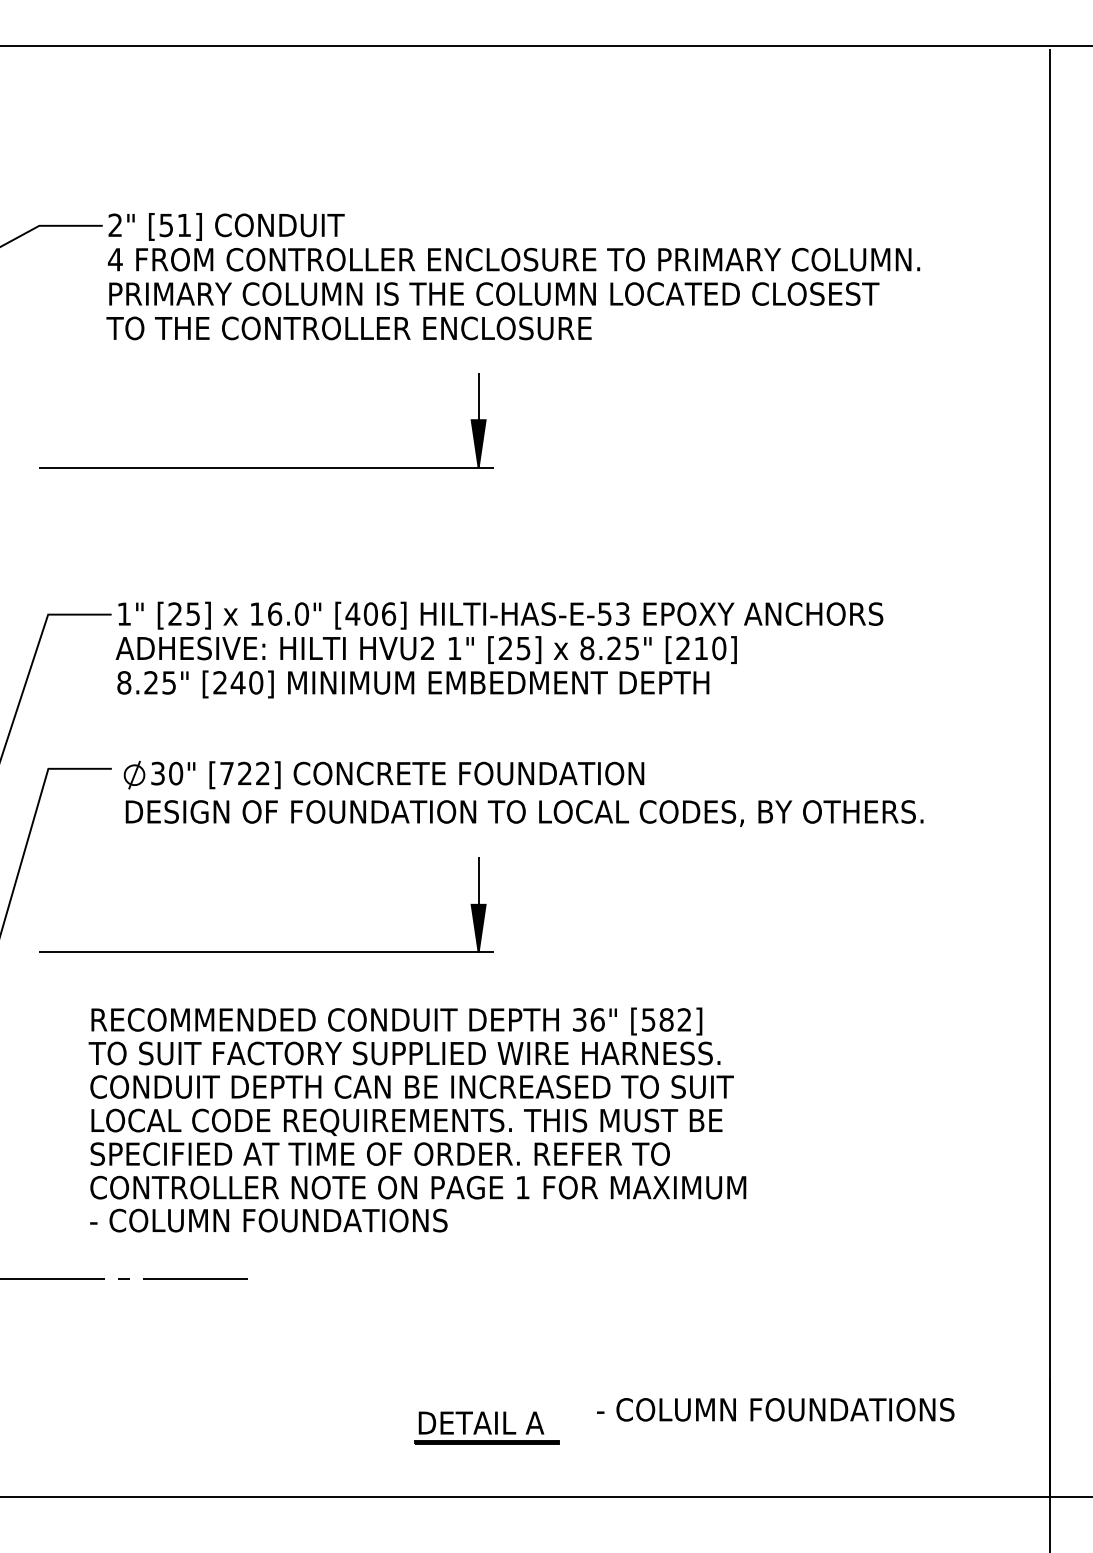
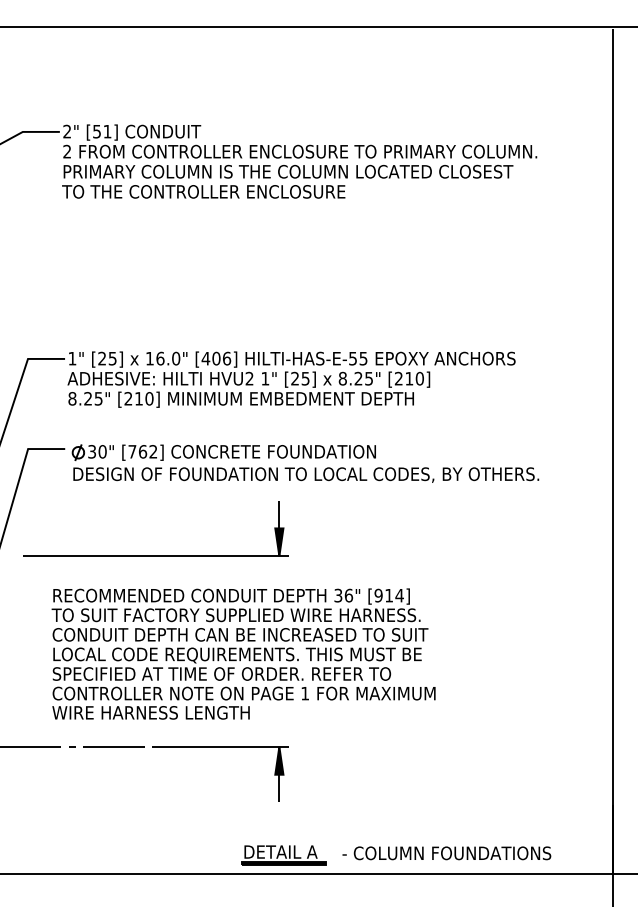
text: (114, 259) -> (66, 151), 4 -> 2
part: (266, 466) -> (155, 272), removed
text: (622, 612) -> (363, 357), HILTI-HAS-E-53 -> HILTI-HAS-E-55
text: (237, 682) -> (138, 398), [240] -> [210]
text: (245, 773) -> (143, 451), [722] -> [762]
text: (665, 1019) -> (388, 595), [582] -> [914]
text: (268, 1220) -> (156, 712), - COLUMN FOUNDATIONS -> WIRE HARNESS LENGTH
part: (377, 1279) -> (220, 747), added
text: (775, 1410) -> (446, 853), moved
part: (485, 1428) -> (283, 855), moved

